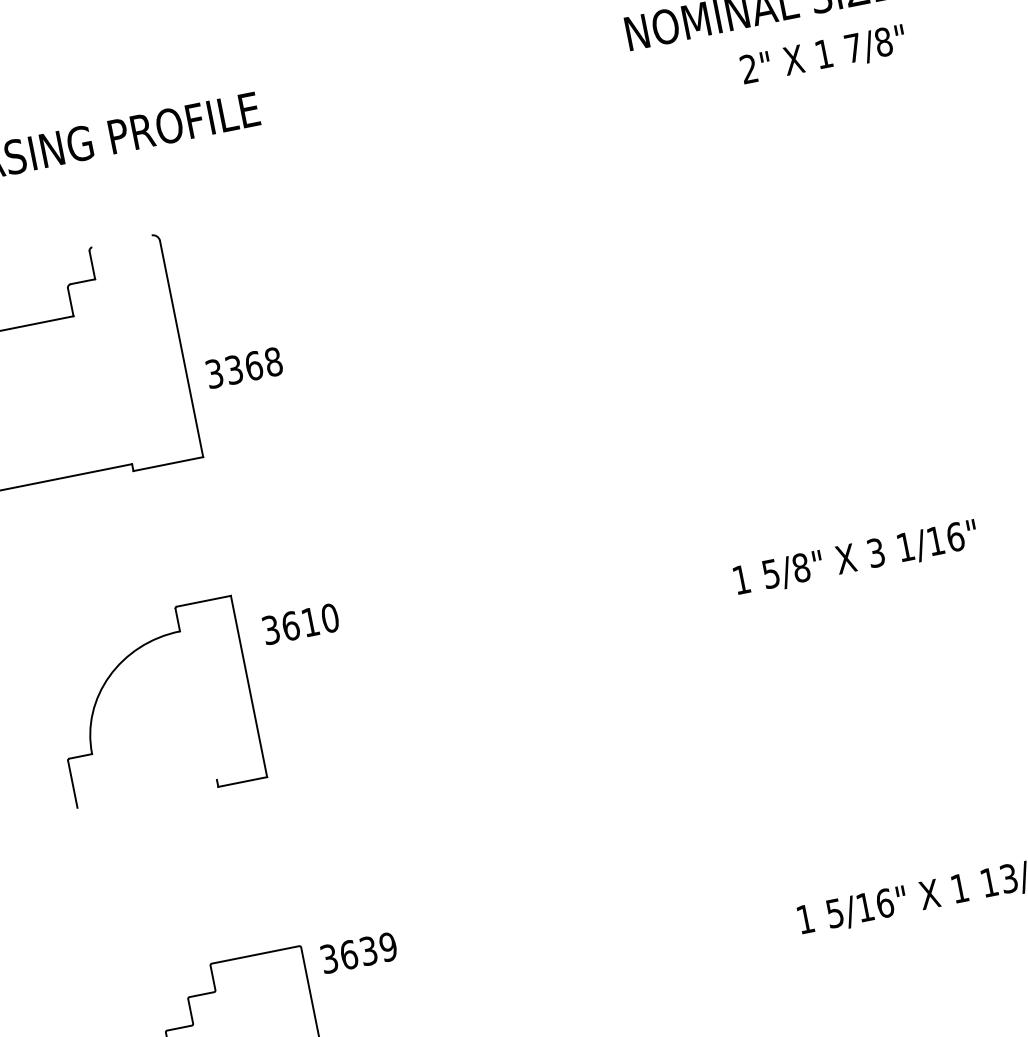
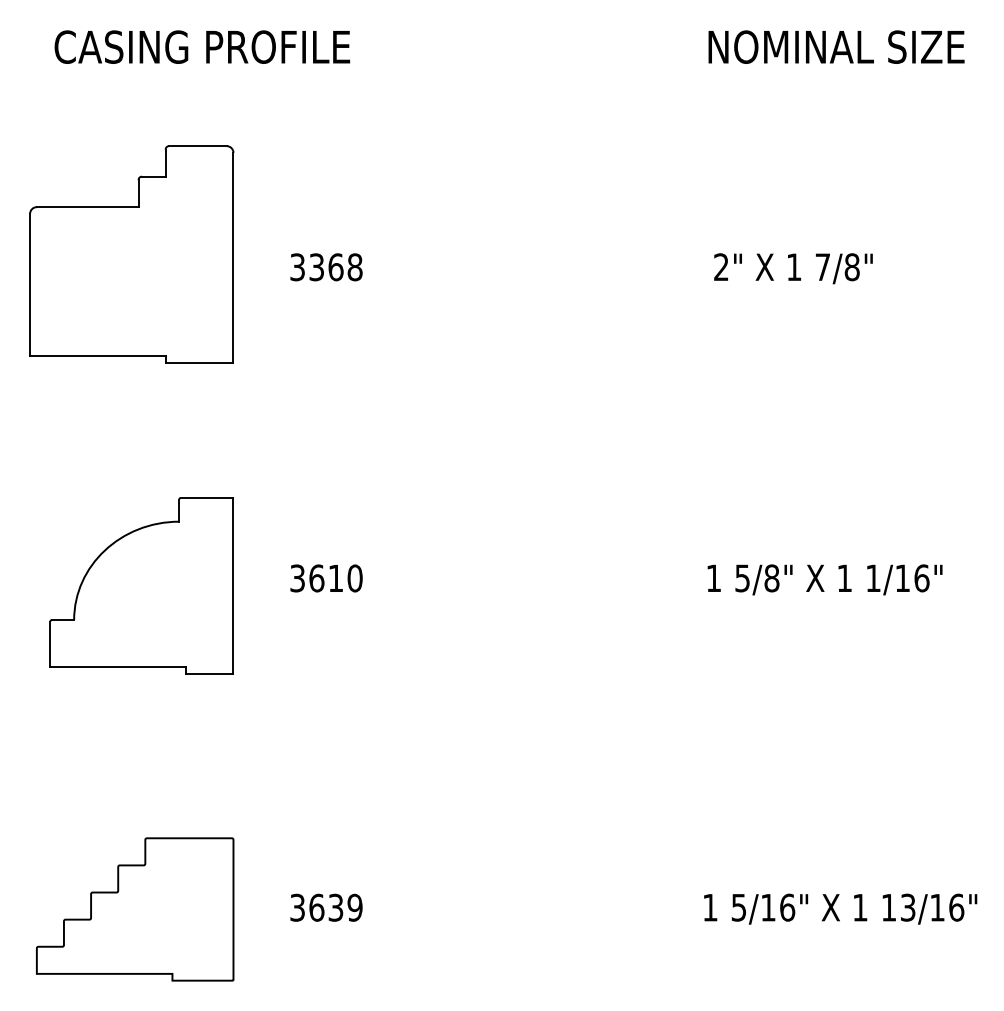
text: (823, 55) -> (793, 268), moved
line: (121, 241) -> (197, 146), added
text: (244, 368) -> (326, 267), moved
text: (875, 553) -> (844, 578), 3 -> 1
text: (300, 624) -> (326, 578), moved
line: (147, 793) -> (118, 667), added
text: (358, 952) -> (326, 907), moved

